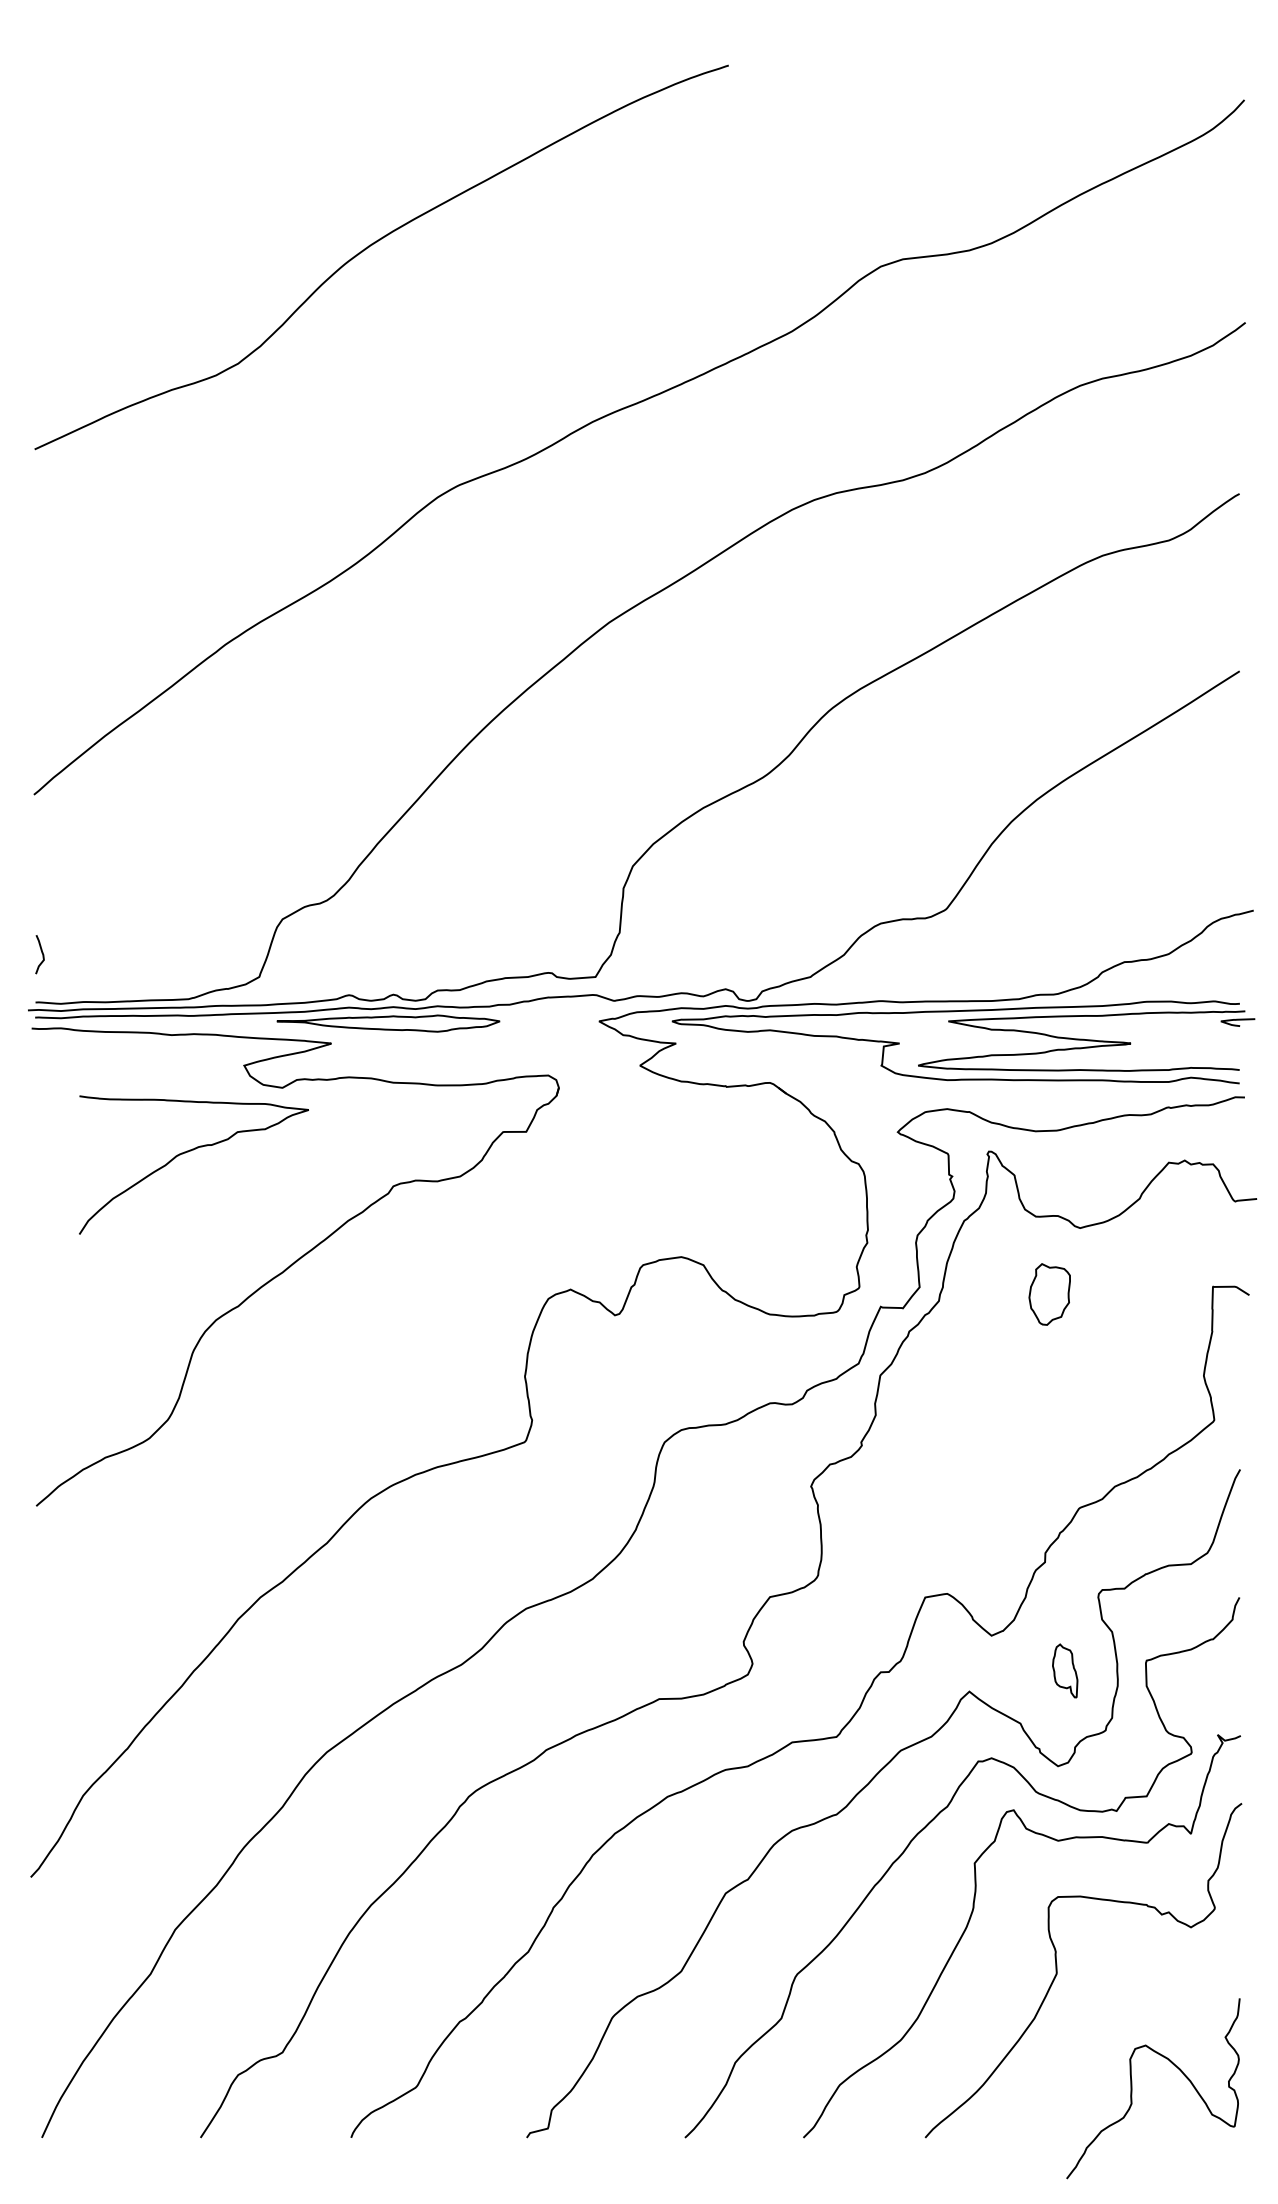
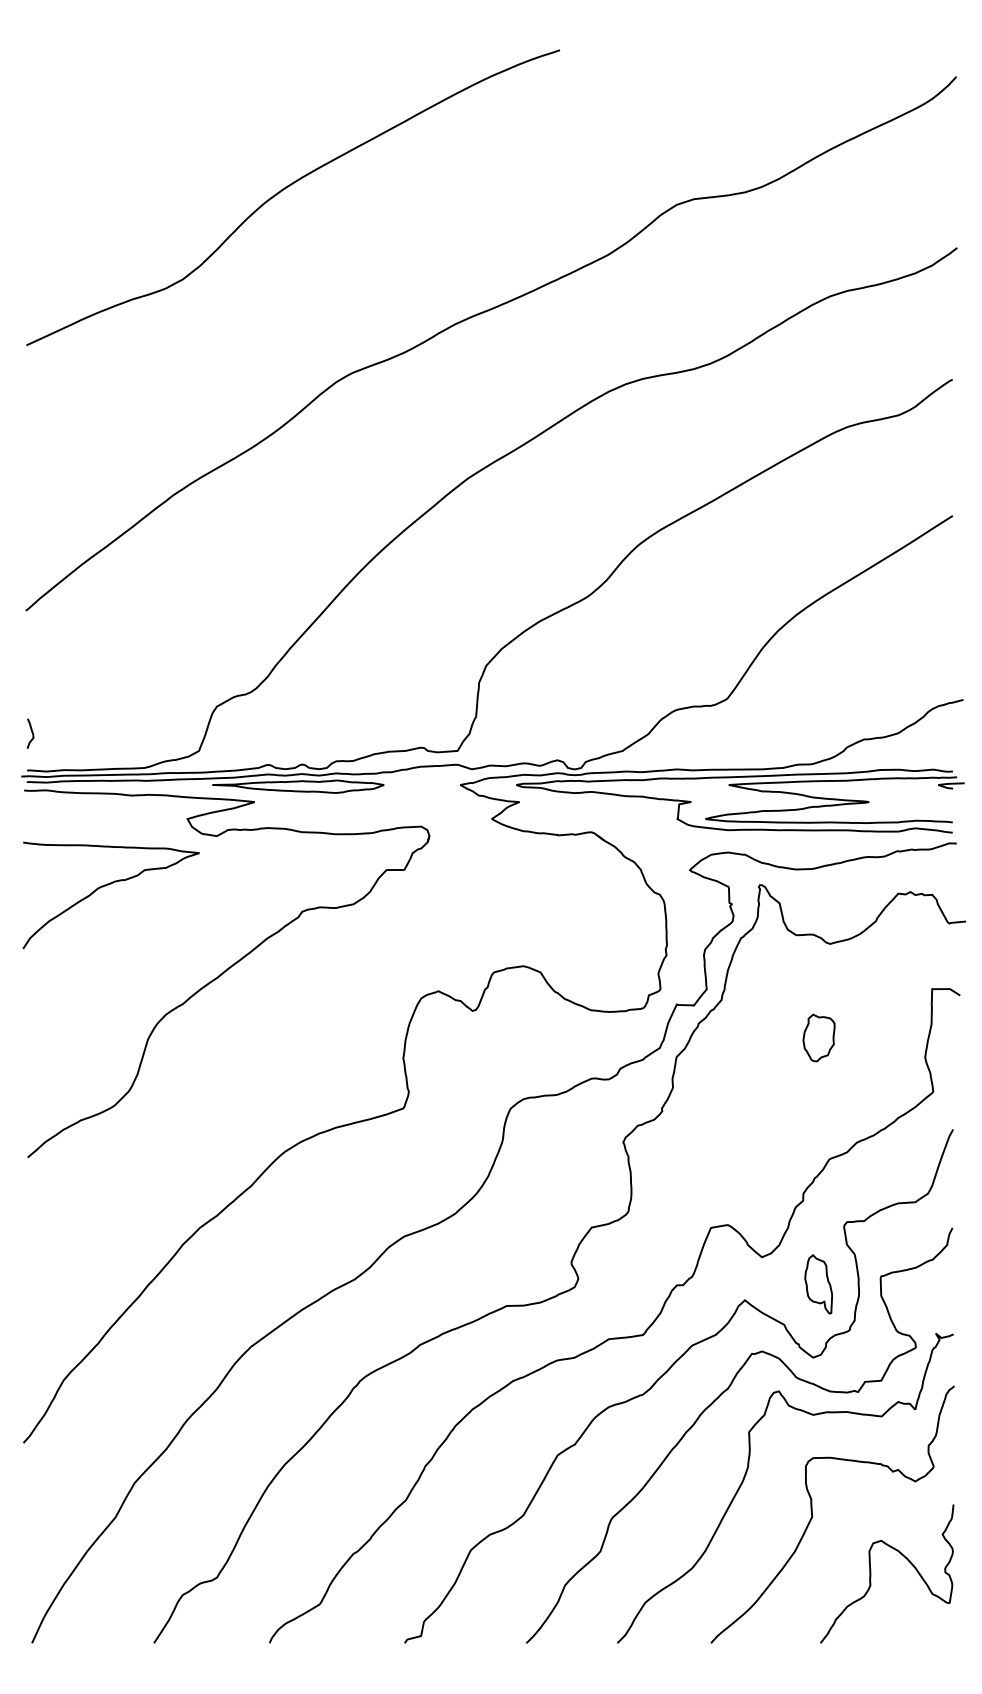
curve: (188, 1152) -> (107, 885), moved
part: (1049, 1294) -> (818, 1038), moved
part: (1064, 1670) -> (818, 1284), size x1.43
curve: (1132, 2088) -> (871, 1573), moved

